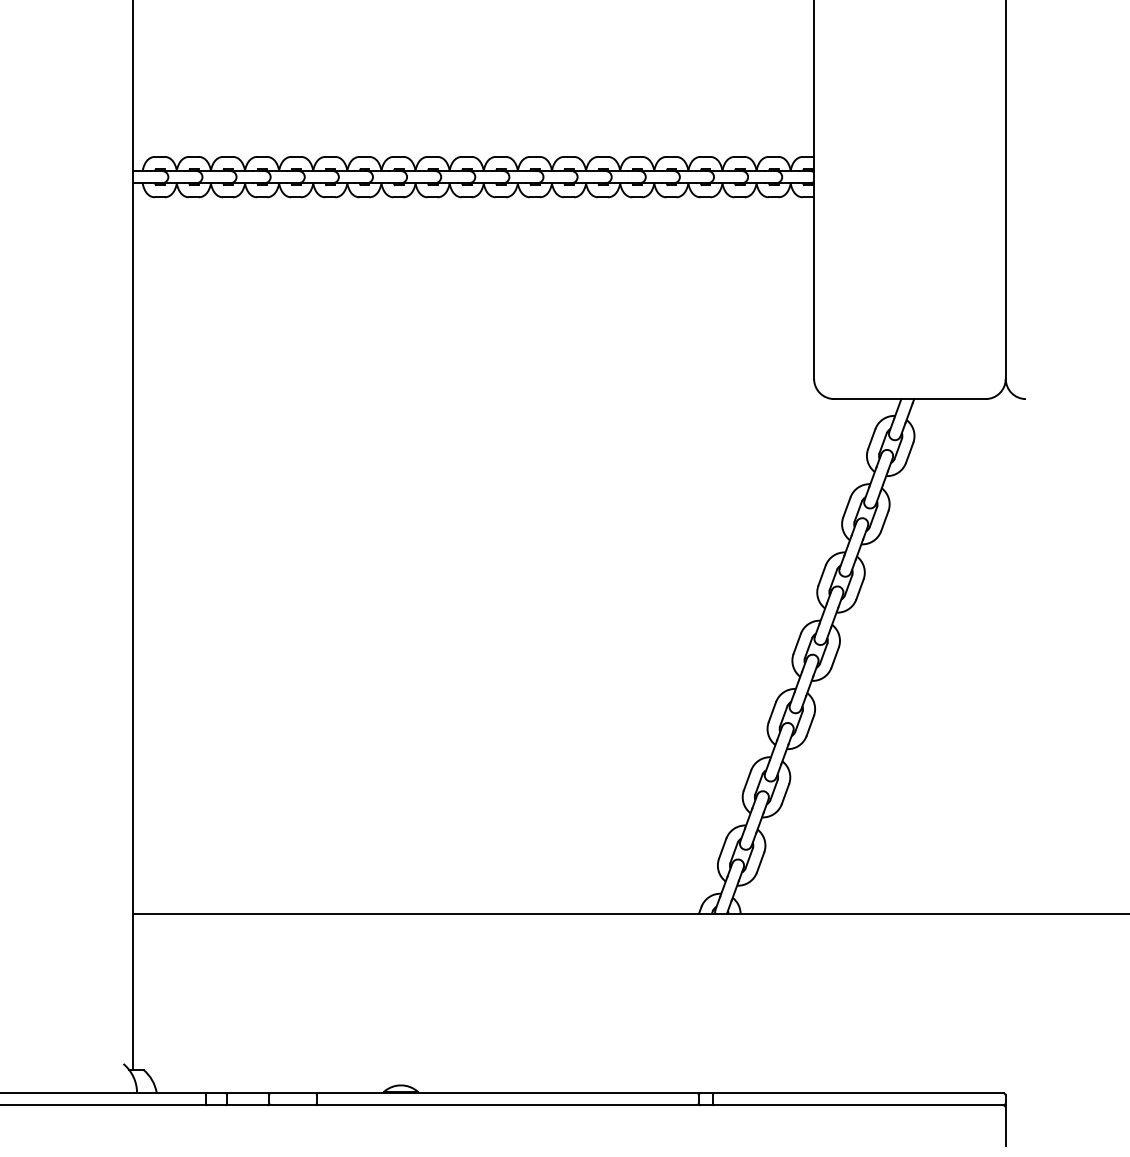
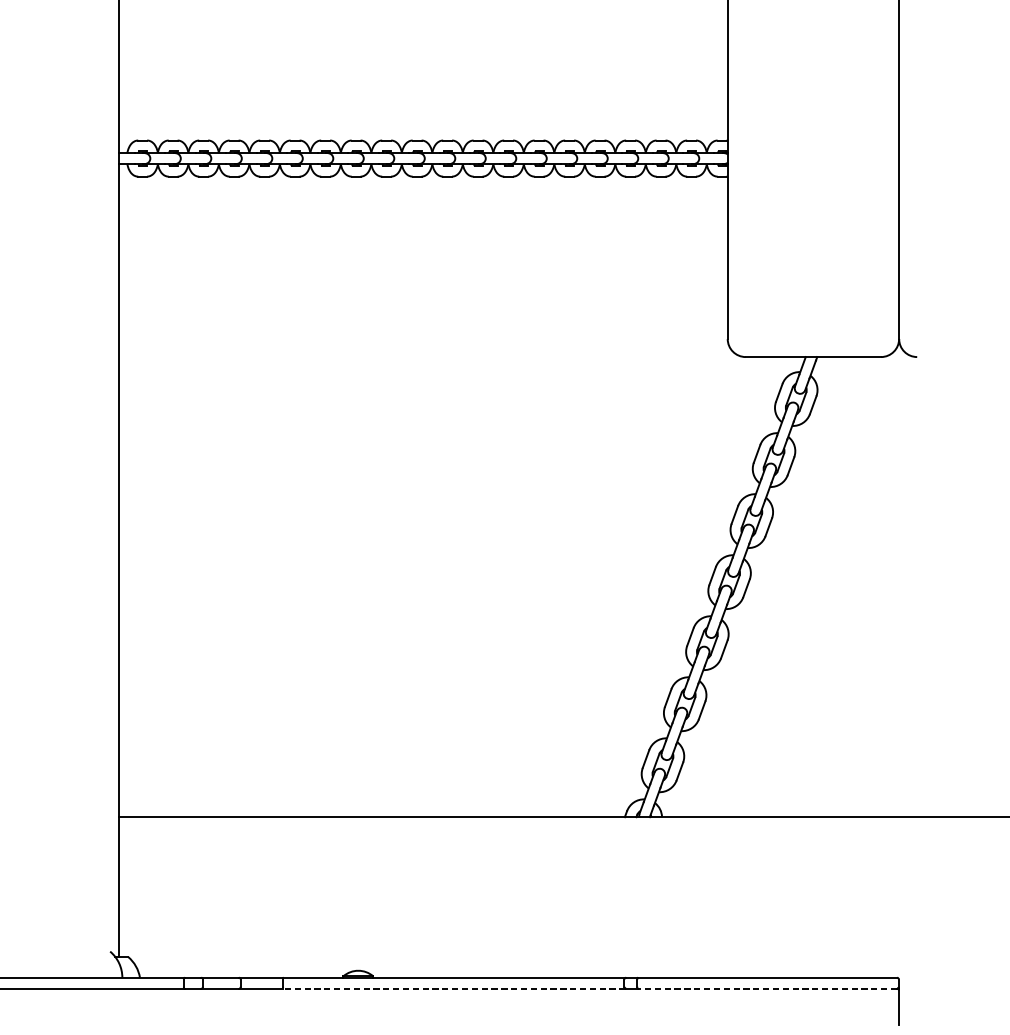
line: (508, 1105) -> (454, 988), solid -> dashed
line: (858, 1105) -> (767, 988), solid -> dashed

